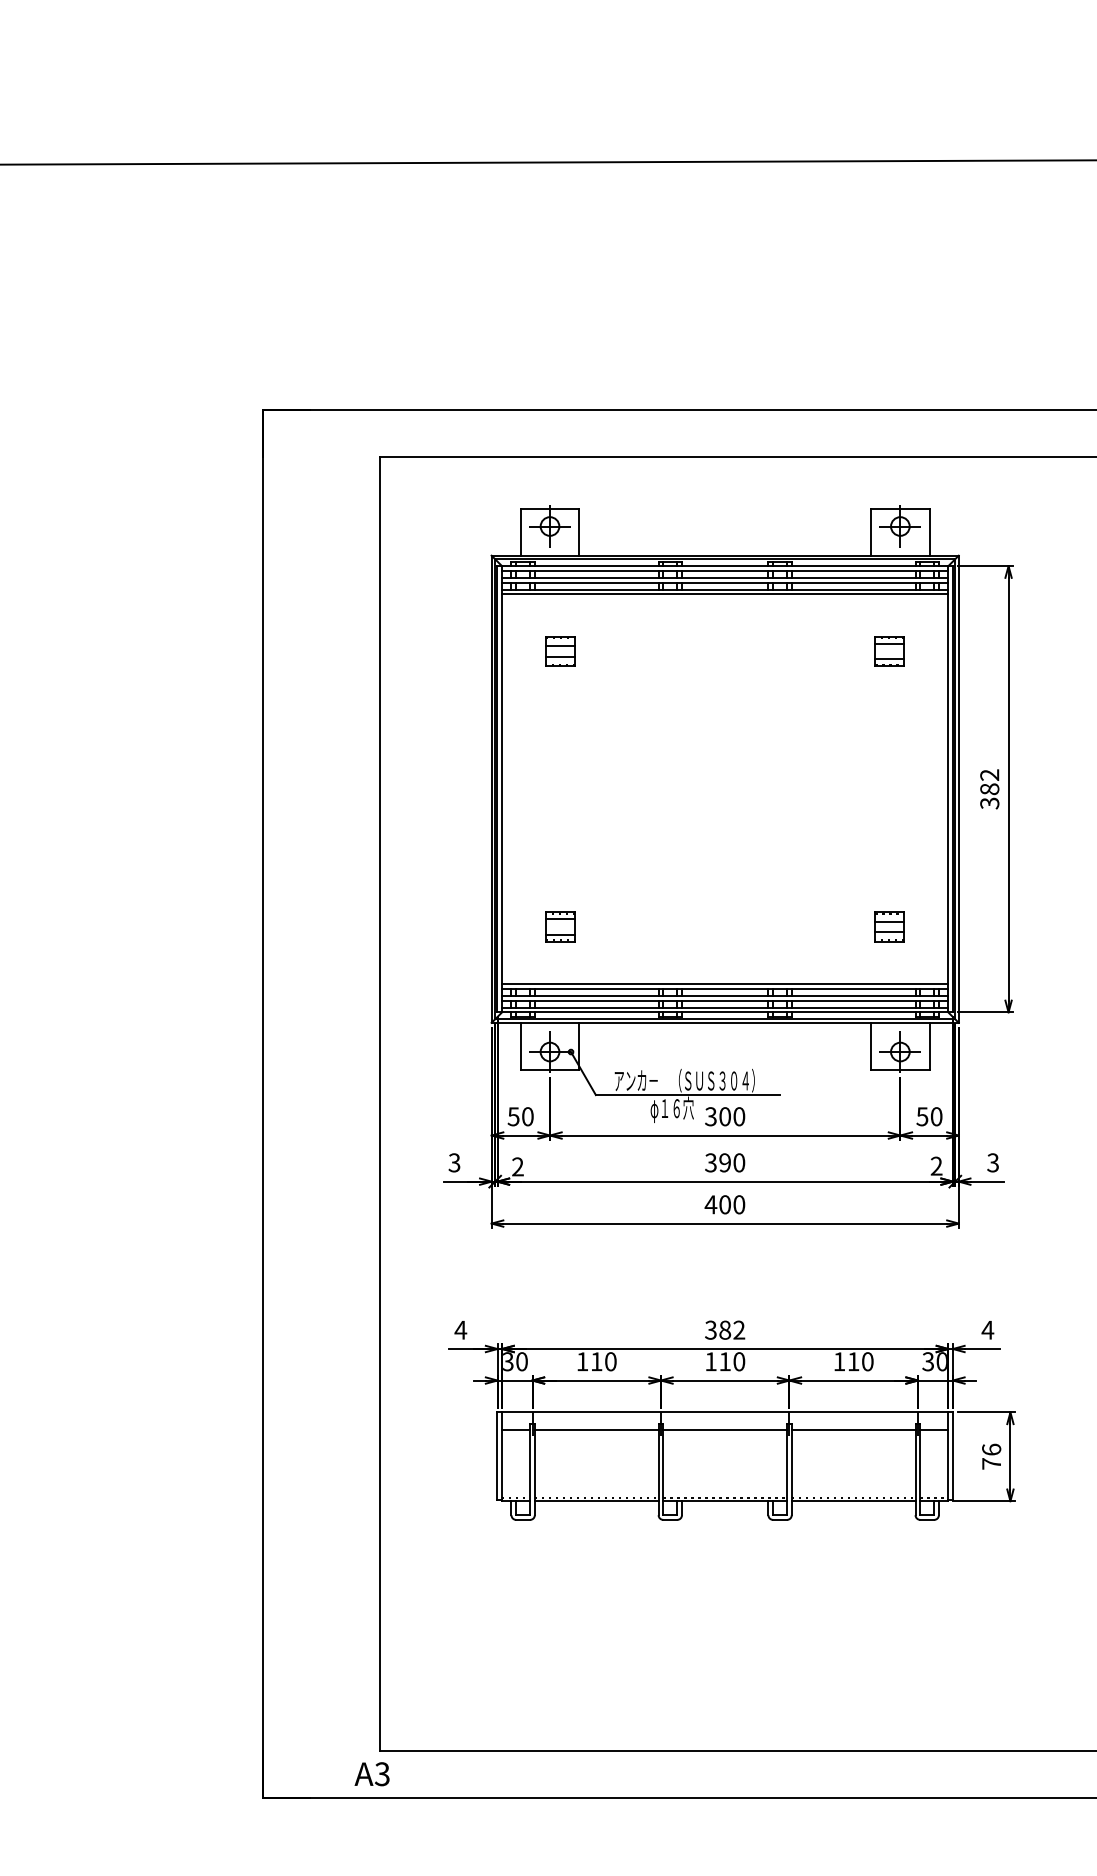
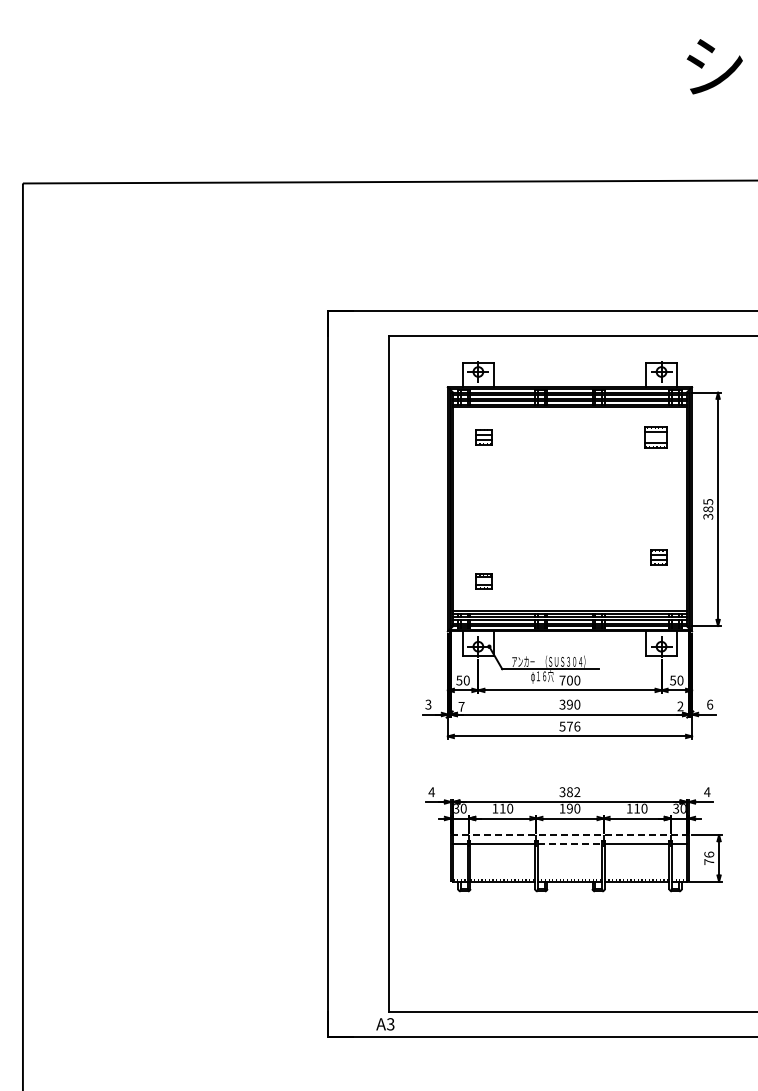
part: (888, 651) -> (655, 437), size x1.4
text: (990, 774) -> (708, 501), 382 -> 385
part: (888, 927) -> (658, 557), moved
text: (710, 1116) -> (562, 680), 300 -> 700
text: (994, 1162) -> (710, 704), 3 -> 6
text: (517, 1166) -> (461, 706), 2 -> 7
text: (724, 1204) -> (569, 726), 400 -> 576
text: (724, 1361) -> (569, 808), 110 -> 190
line: (726, 1413) -> (570, 835), solid -> dashed
line: (726, 1430) -> (570, 844), solid -> dashed

